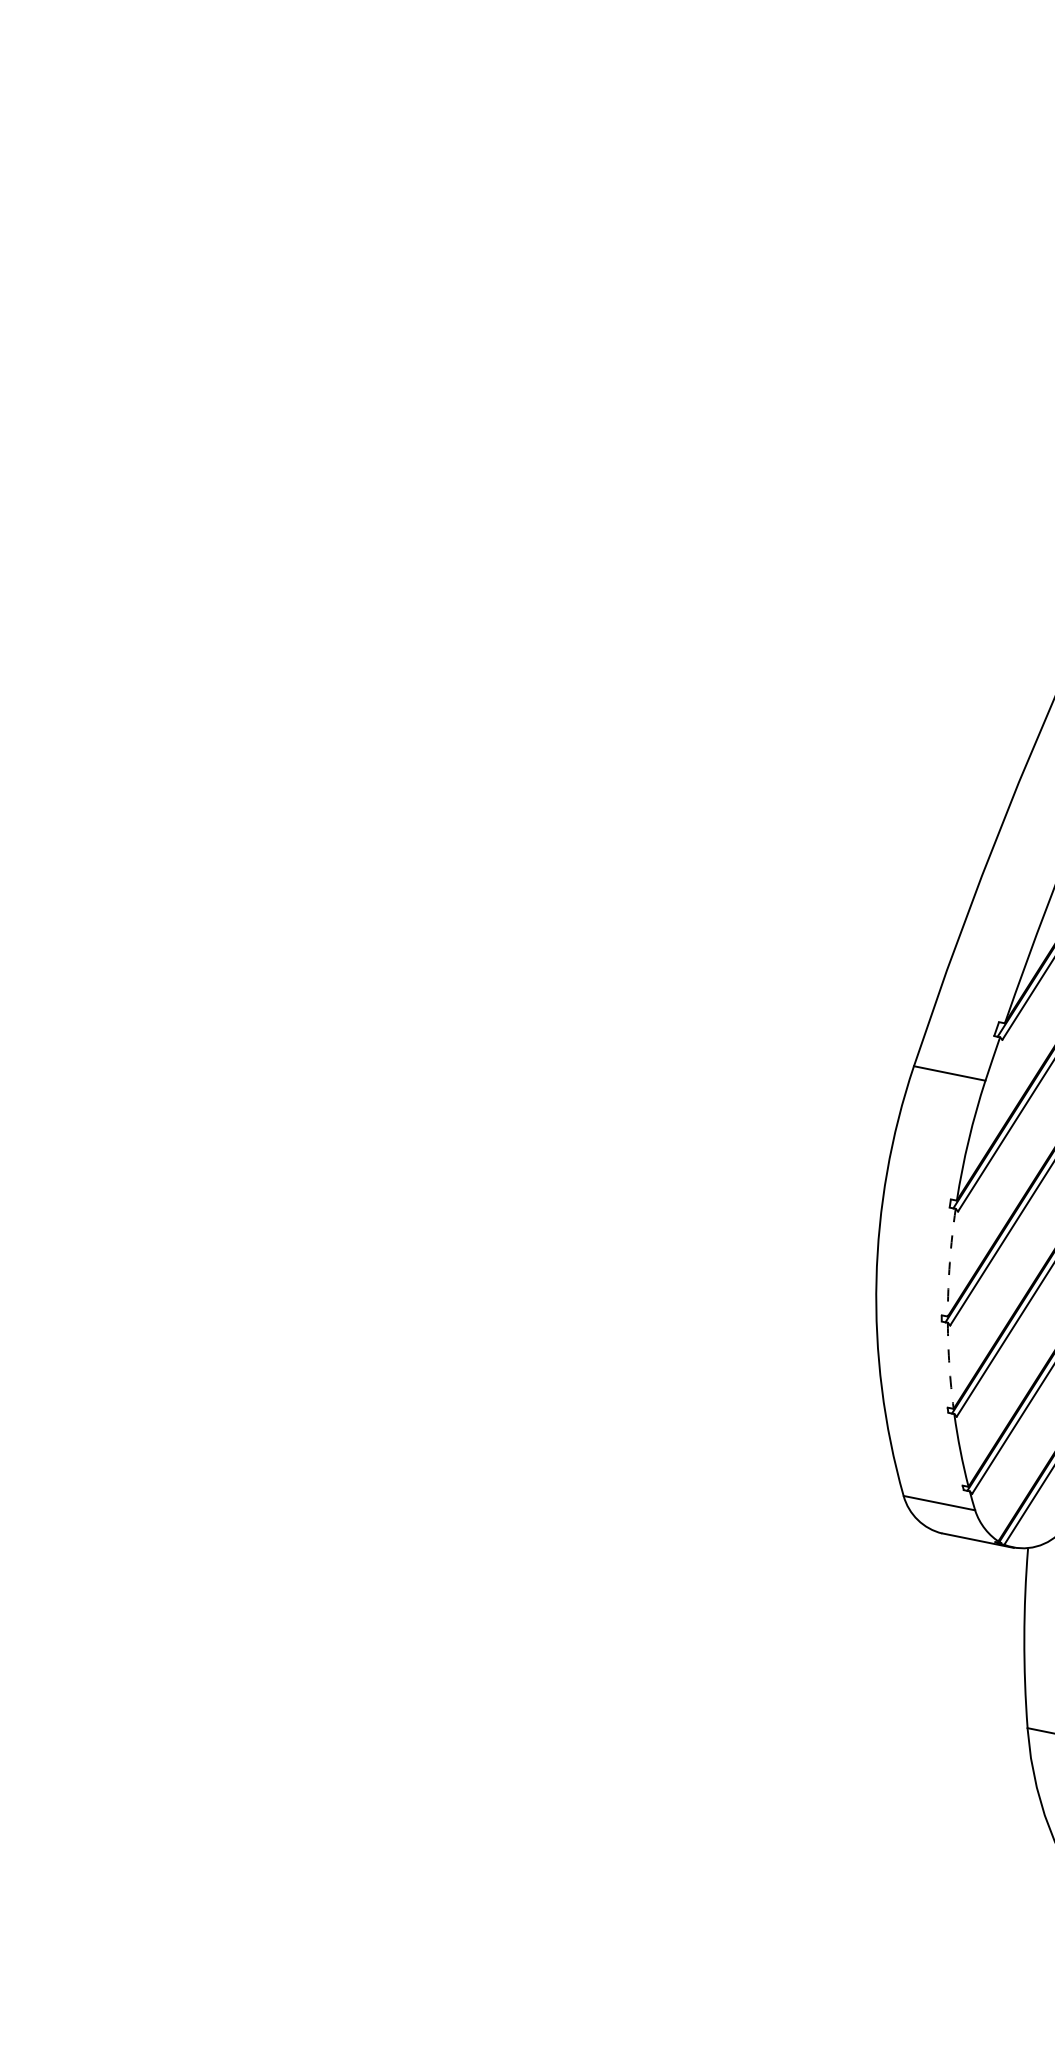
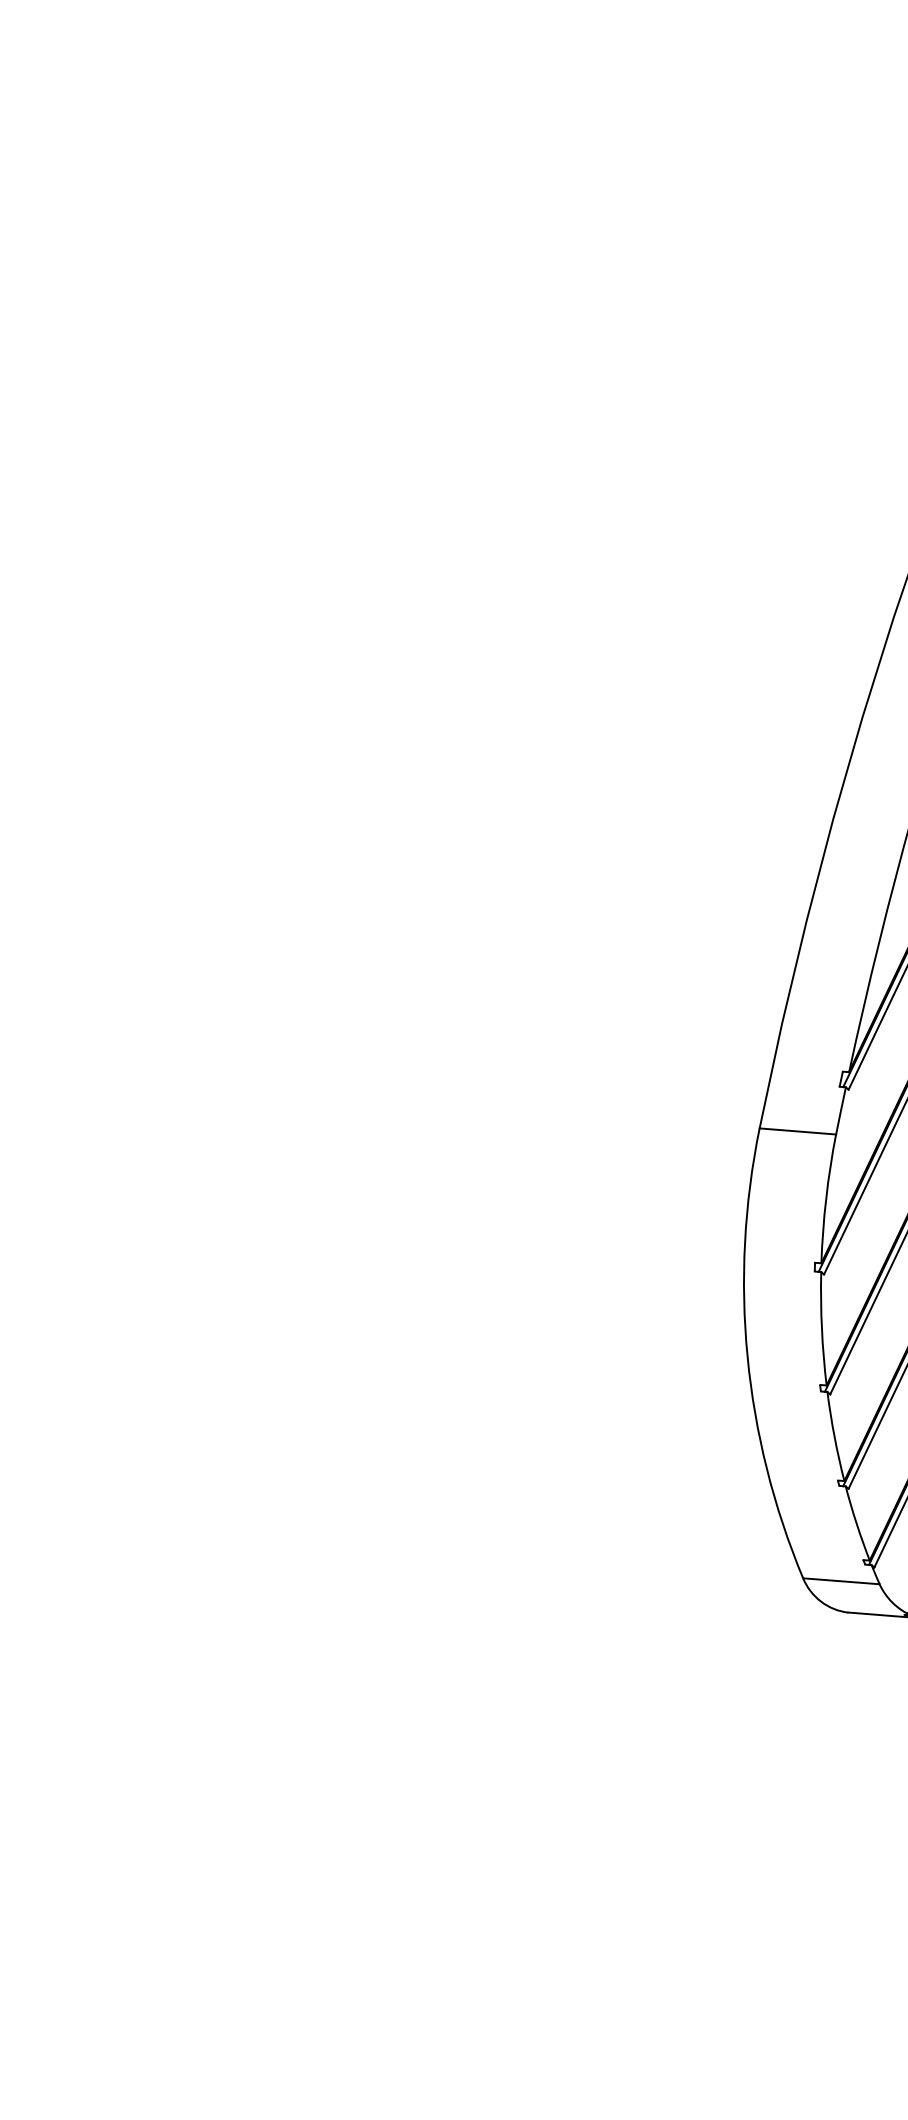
arc: (949, 1262) -> (821, 1328), dashed -> solid
arc: (949, 1365) -> (834, 1436), dashed -> solid

